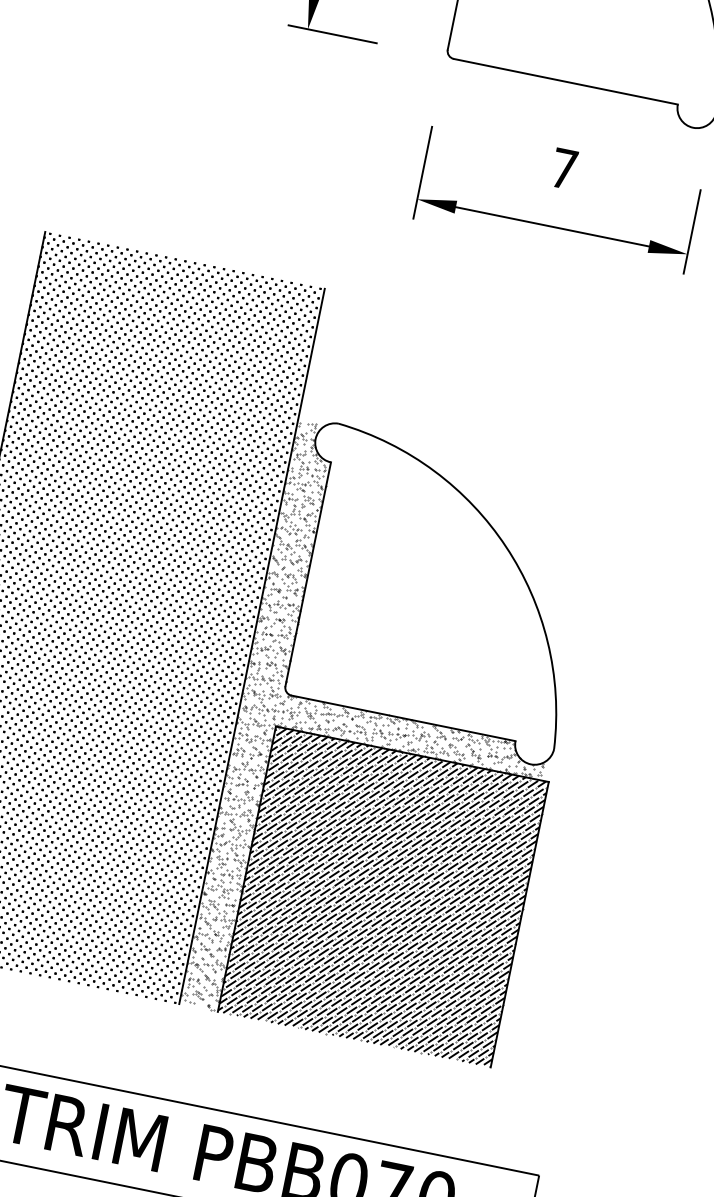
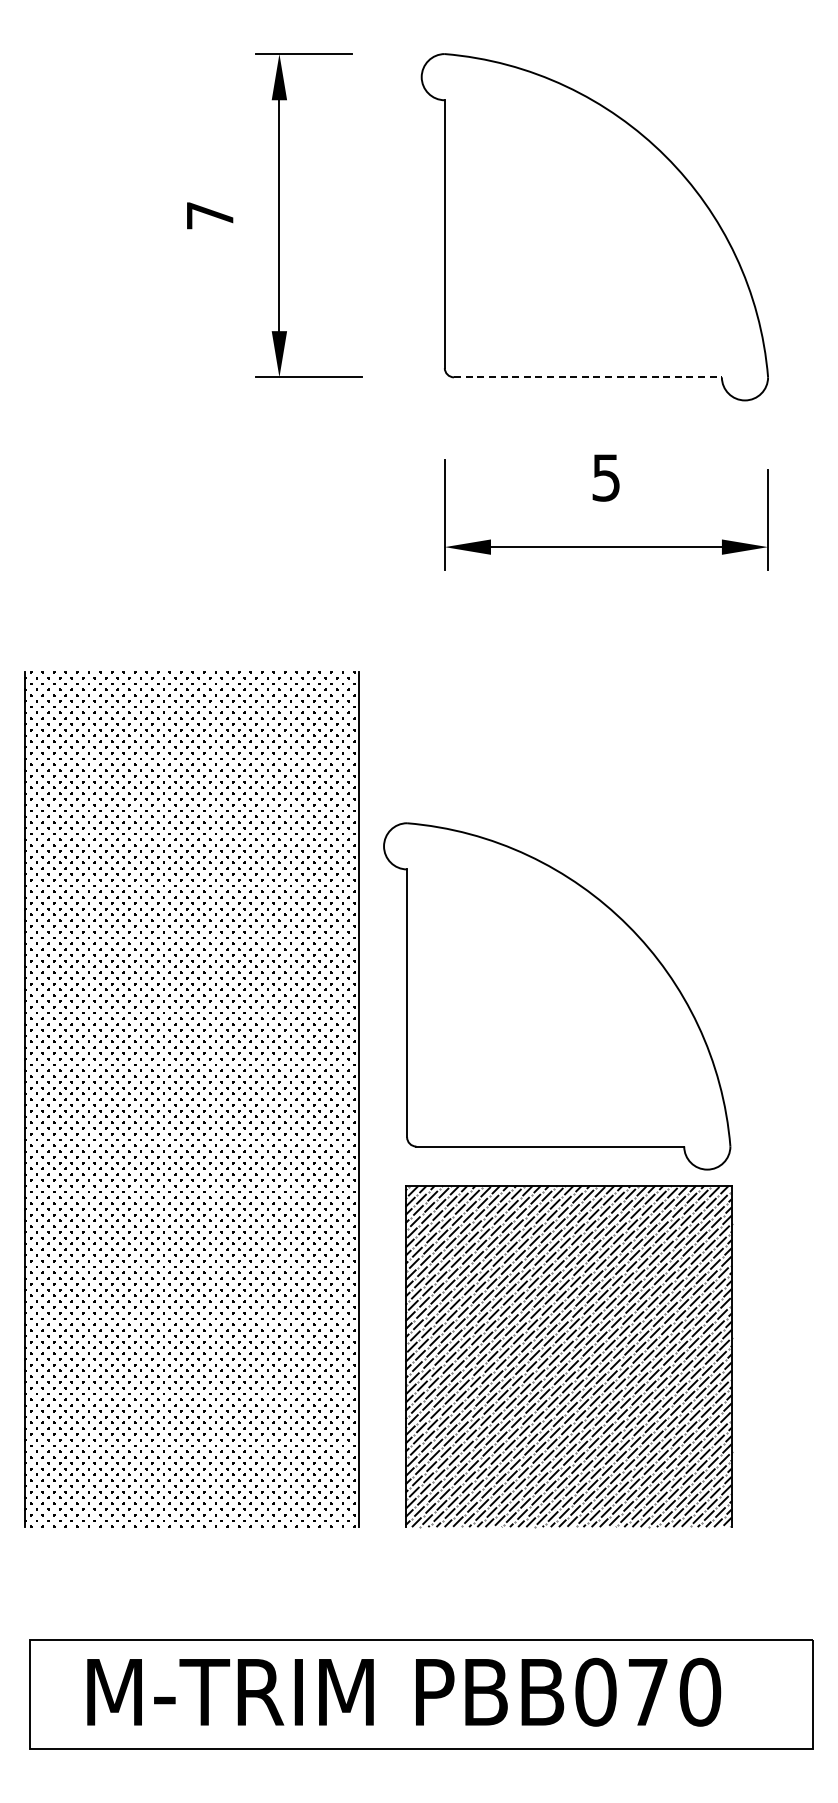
line: (565, 81) -> (587, 377), solid -> dashed
text: (563, 168) -> (605, 477), 7 -> 5
hatch: (390, 742) -> (540, 1177), removed

